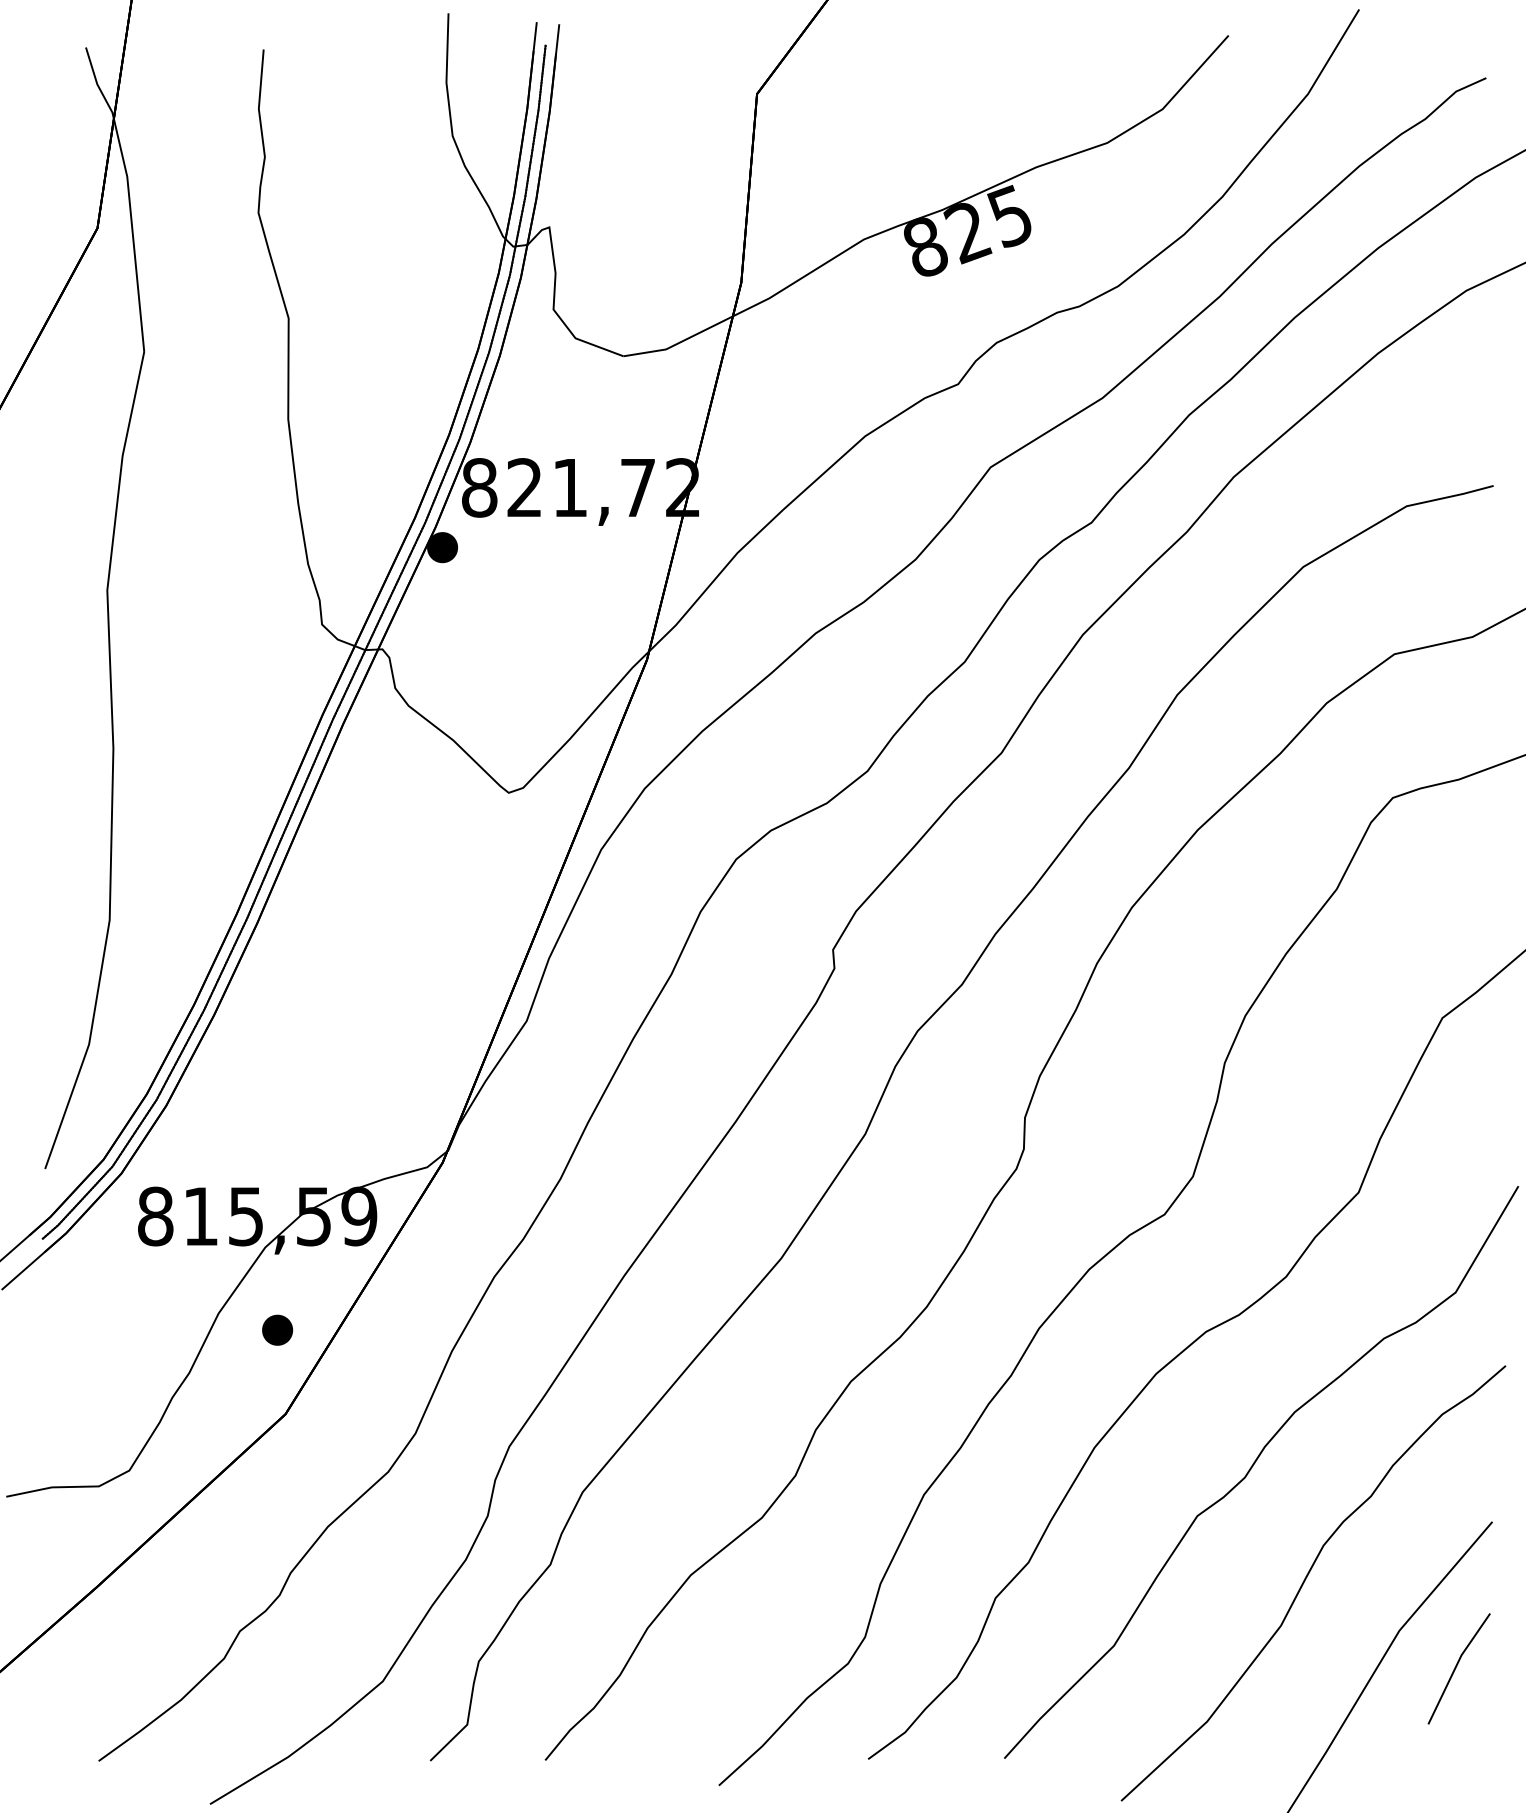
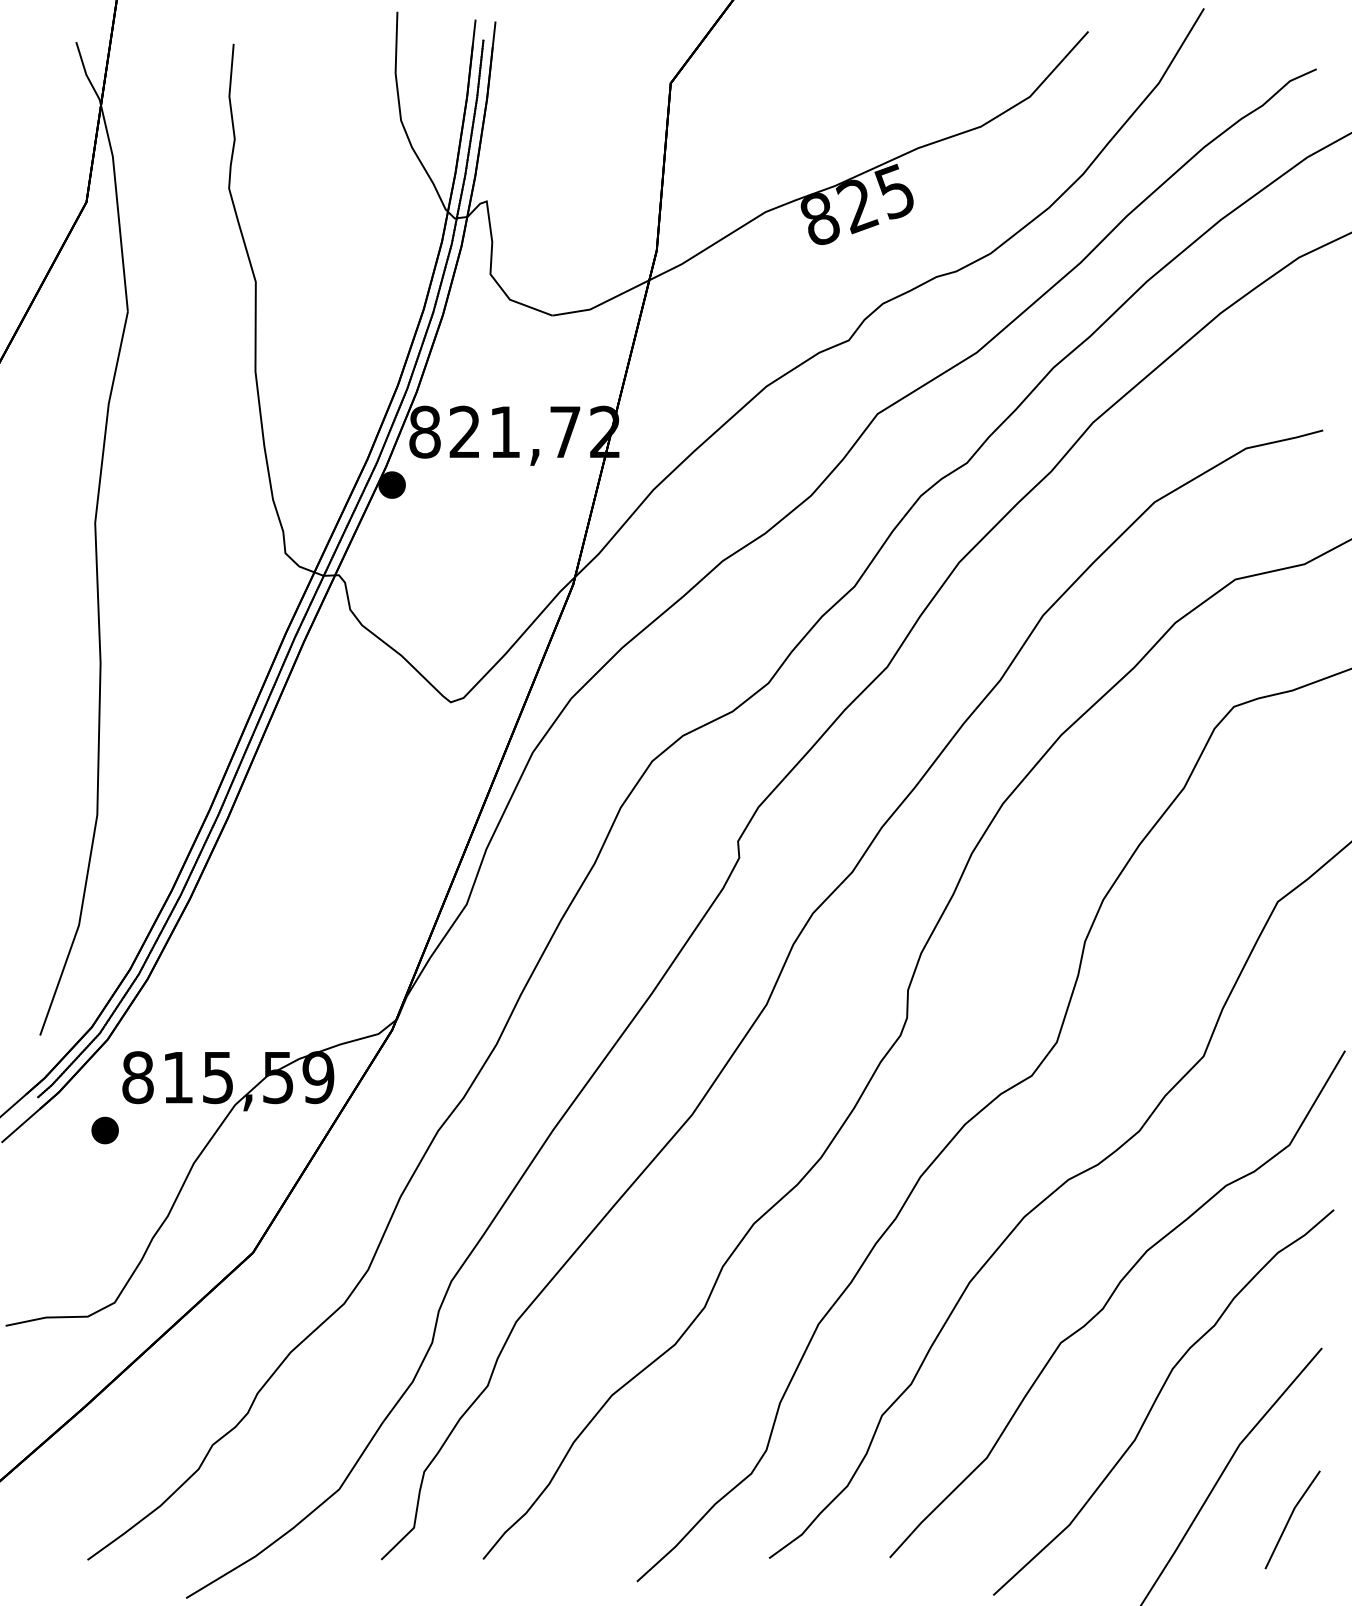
part: (277, 1329) -> (105, 1129), moved
line: (1456, 1668) -> (1290, 1519), moved

